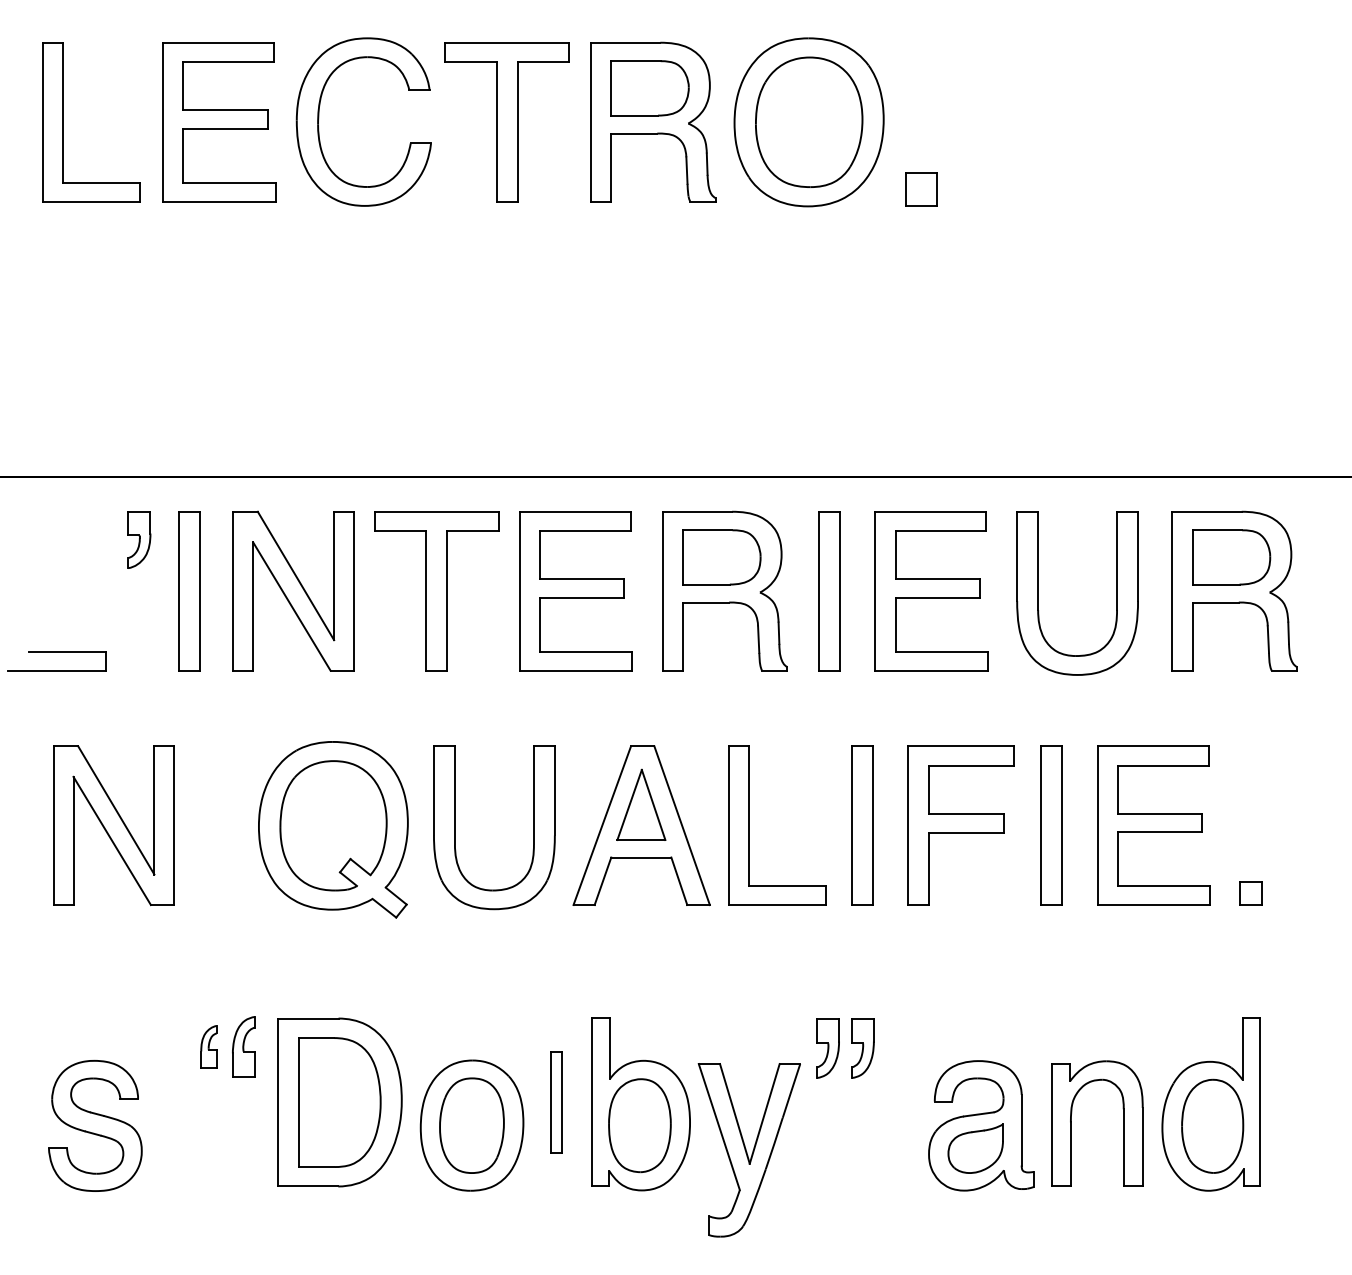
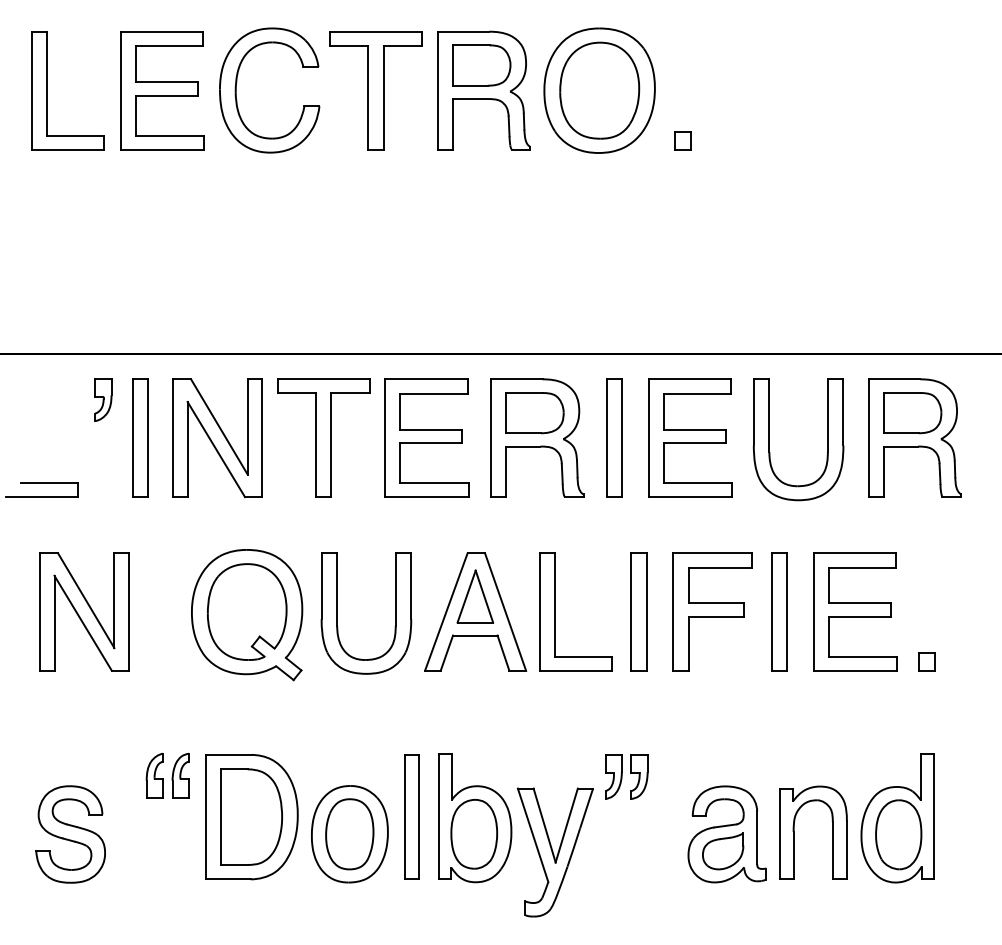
part: (920, 189) -> (682, 140), size x0.71
part: (208, 1046) -> (154, 775), size x1.43
part: (556, 1102) -> (412, 817), size x1.67

